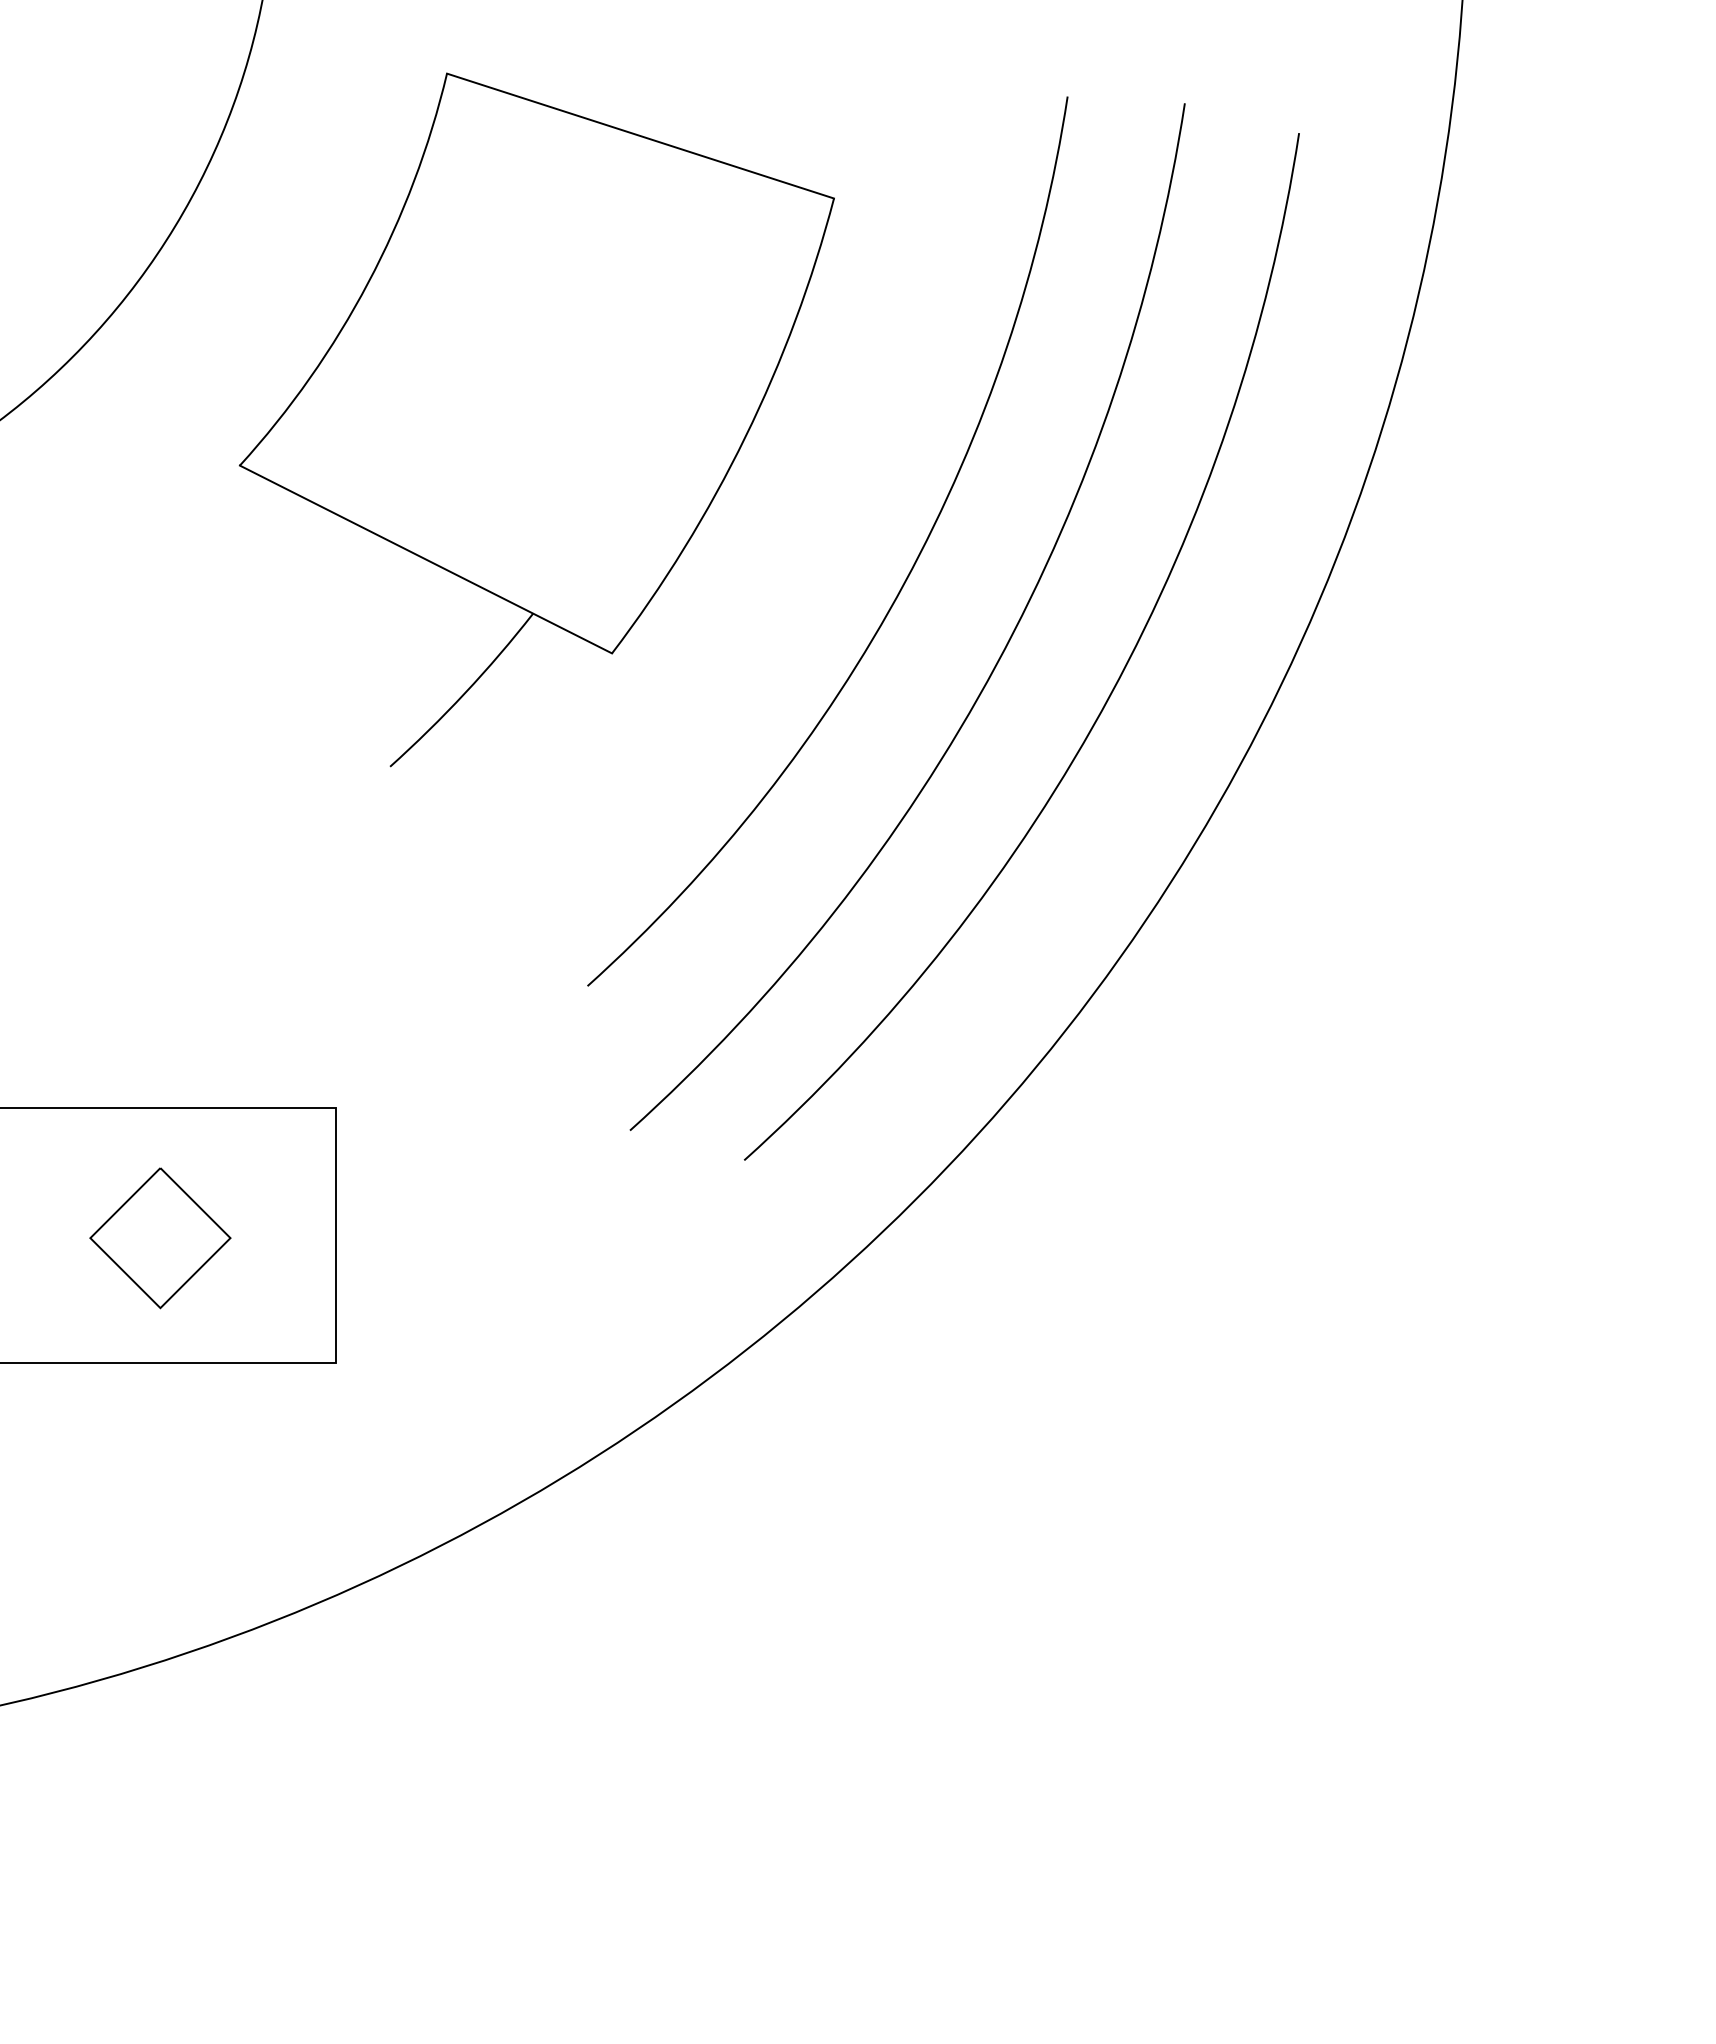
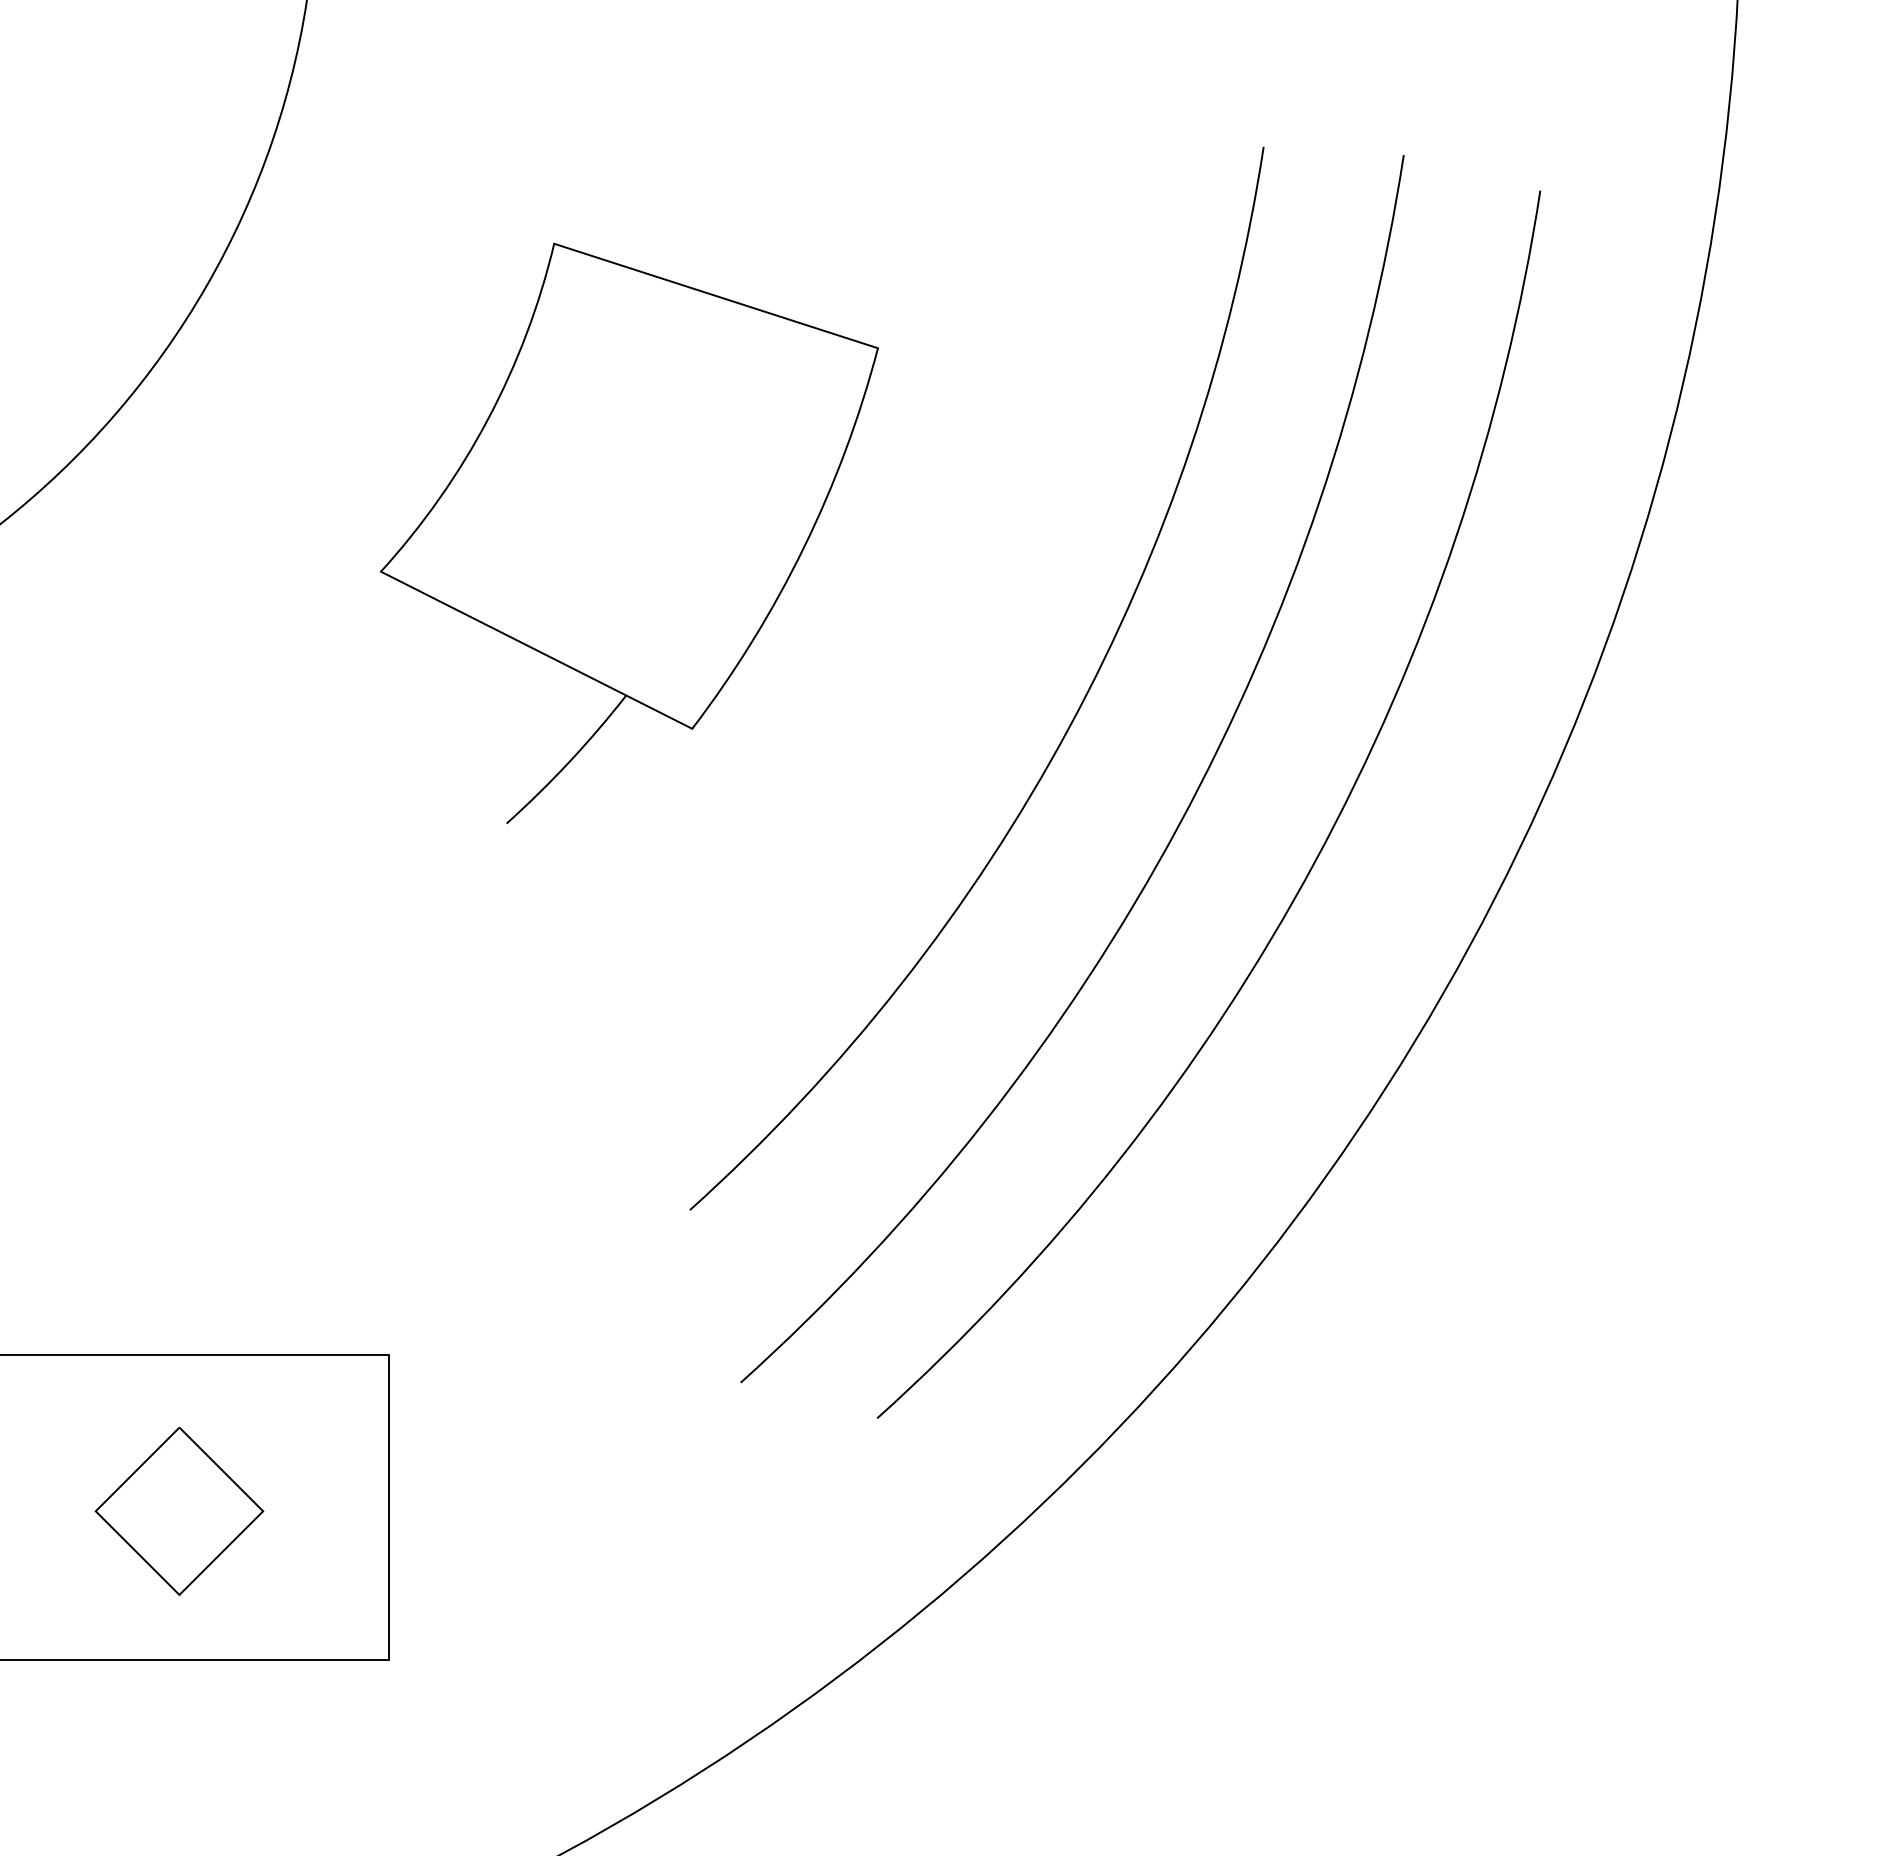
part: (536, 419) -> (628, 532), size x0.7

